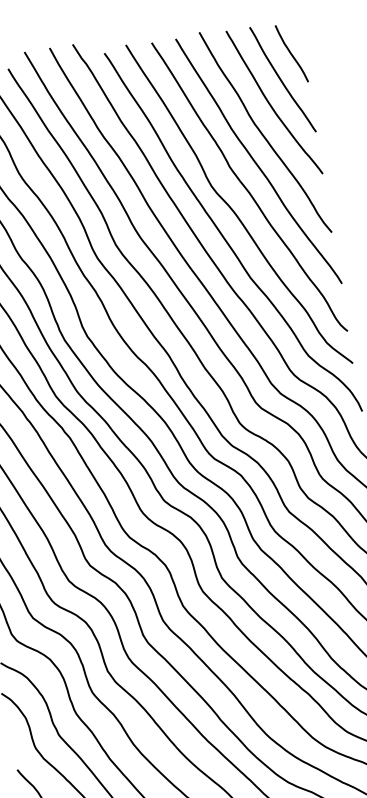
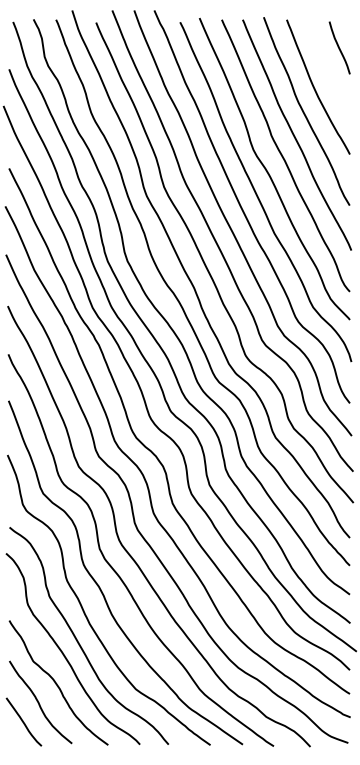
curve: (281, 79) -> (327, 68), removed

